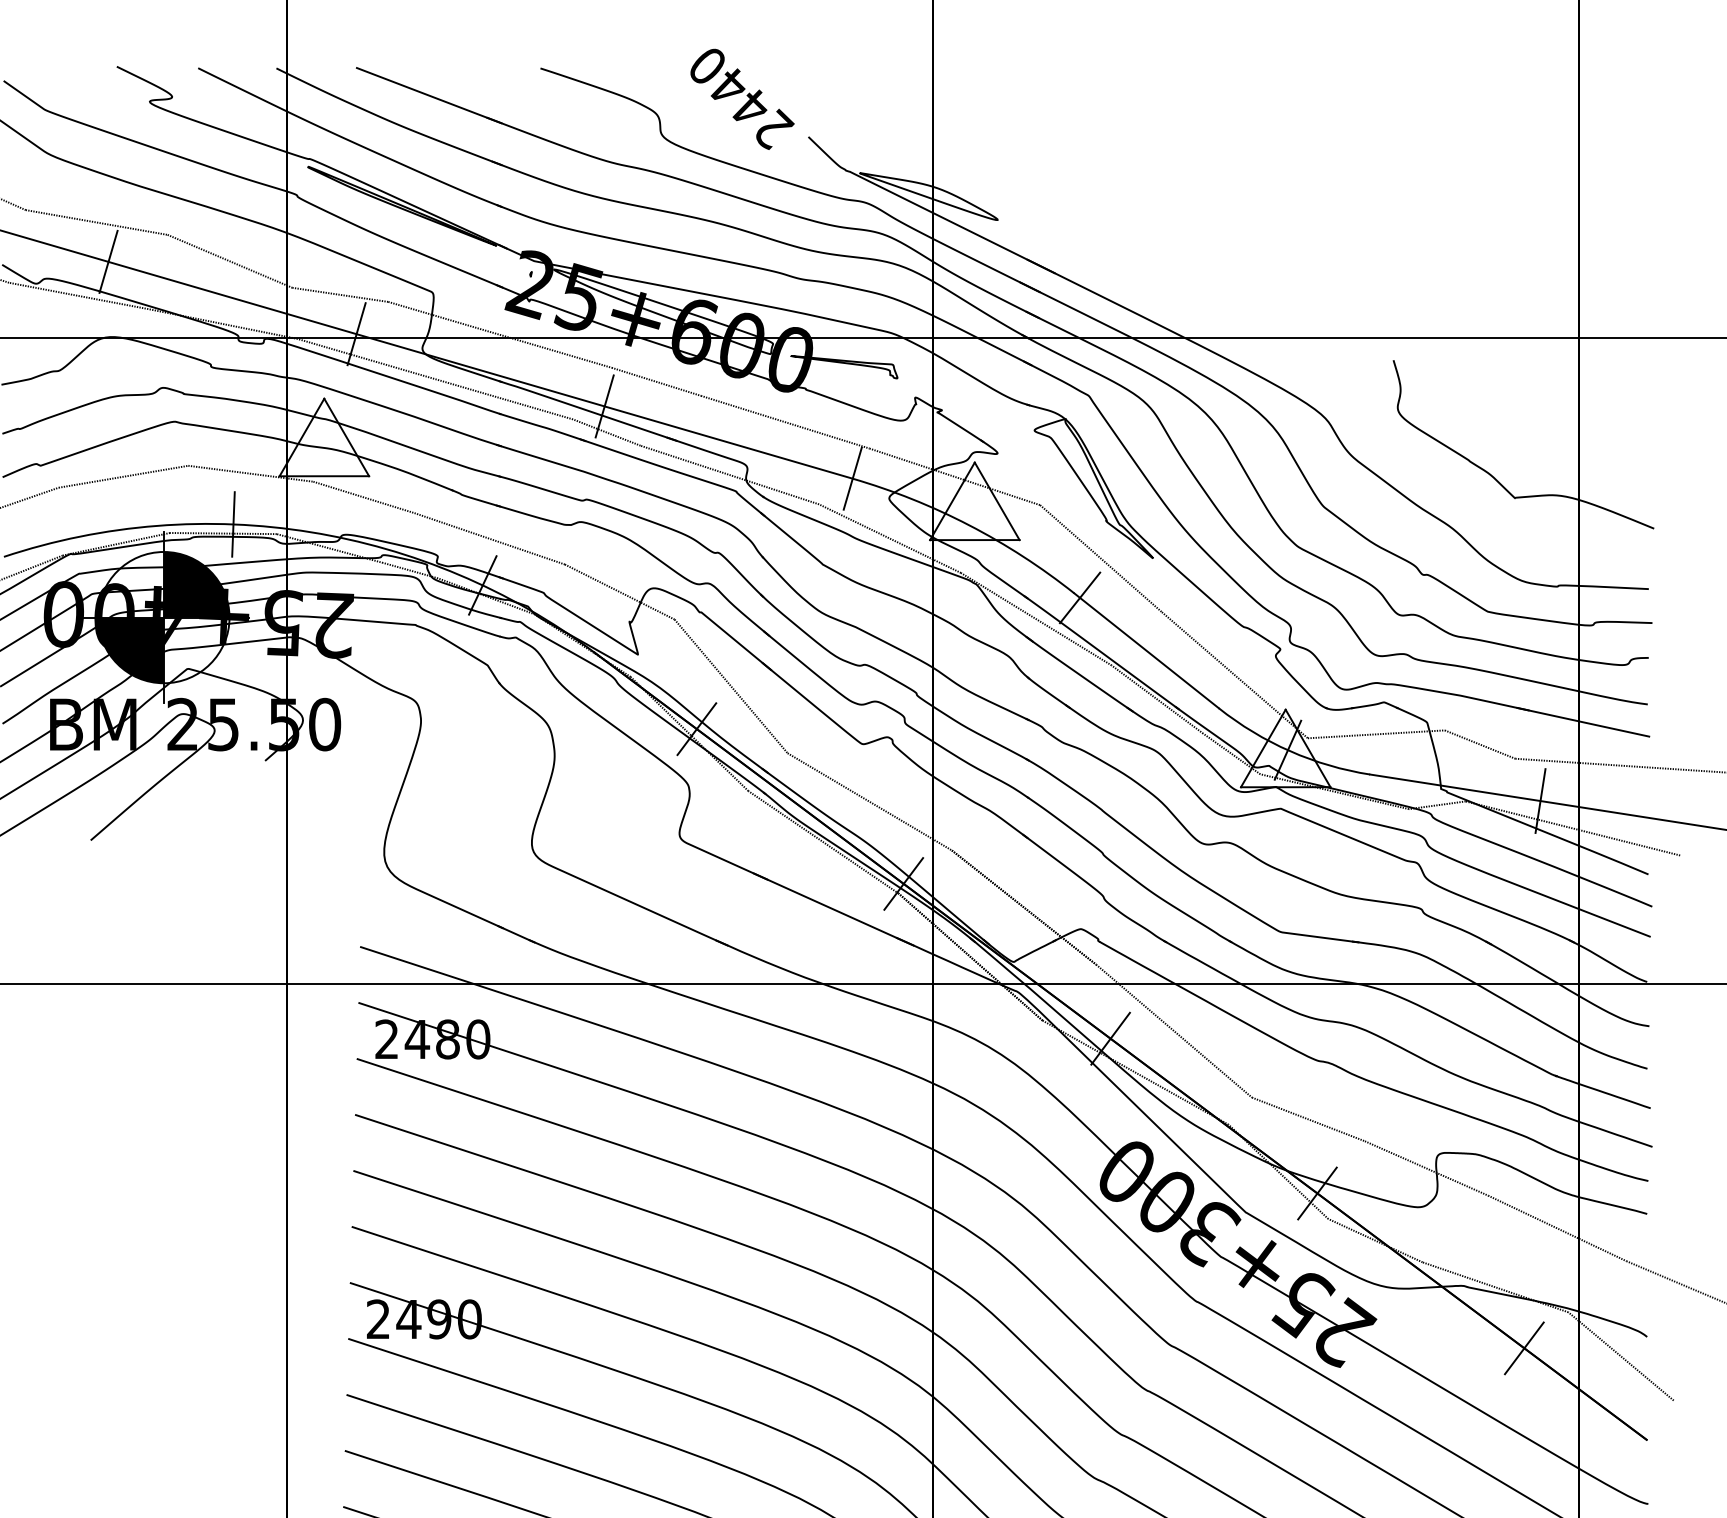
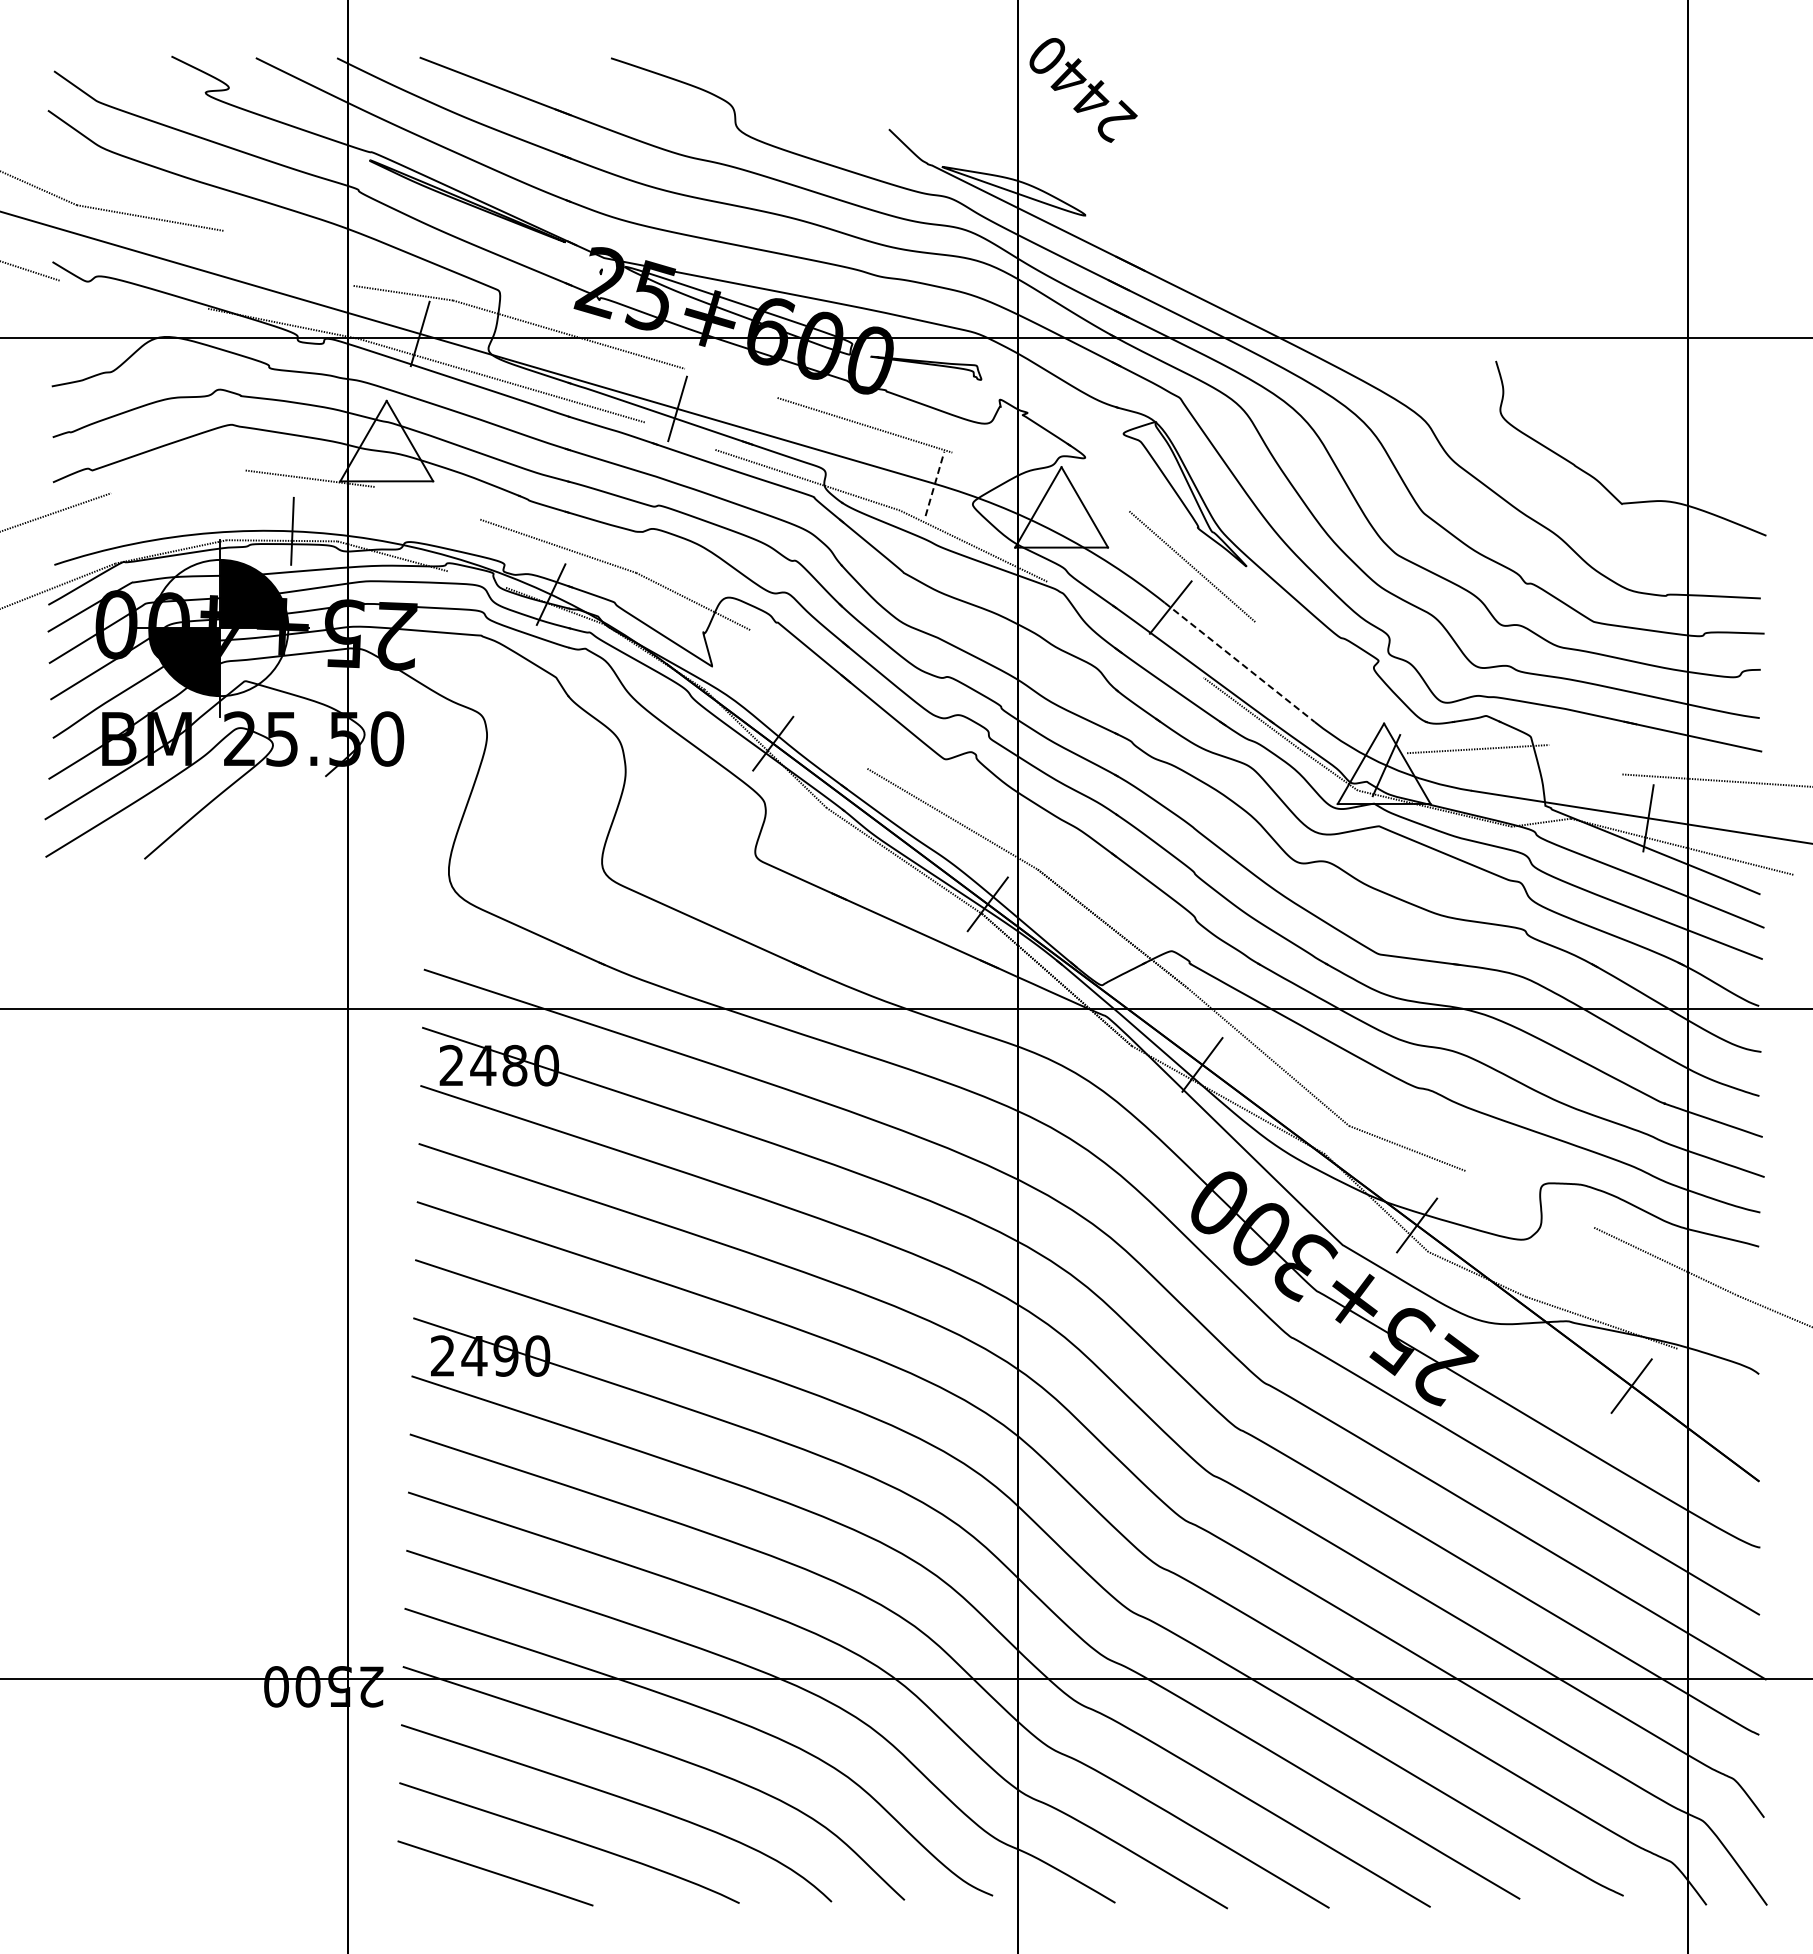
text: (742, 99) -> (1083, 90), moved
line: (229, 260) -> (288, 257), removed
line: (108, 261) -> (162, 258), removed
line: (79, 296) -> (132, 294), removed
line: (655, 380) -> (730, 382), removed
line: (606, 432) -> (679, 435), removed
line: (123, 476) -> (178, 481), removed
line: (954, 476) -> (1040, 481), removed
line: (852, 478) -> (934, 483), solid -> dashed
line: (363, 497) -> (427, 503), removed
line: (409, 570) -> (475, 579), removed
line: (1036, 619) -> (1125, 629), removed
line: (1146, 650) -> (1239, 662), solid -> dashed
line: (1234, 674) -> (1331, 687), removed
line: (730, 686) -> (808, 699), removed
line: (1479, 744) -> (1585, 759), removed
line: (1426, 1168) -> (1530, 1199), removed
line: (1620, 1356) -> (1731, 1394), removed

